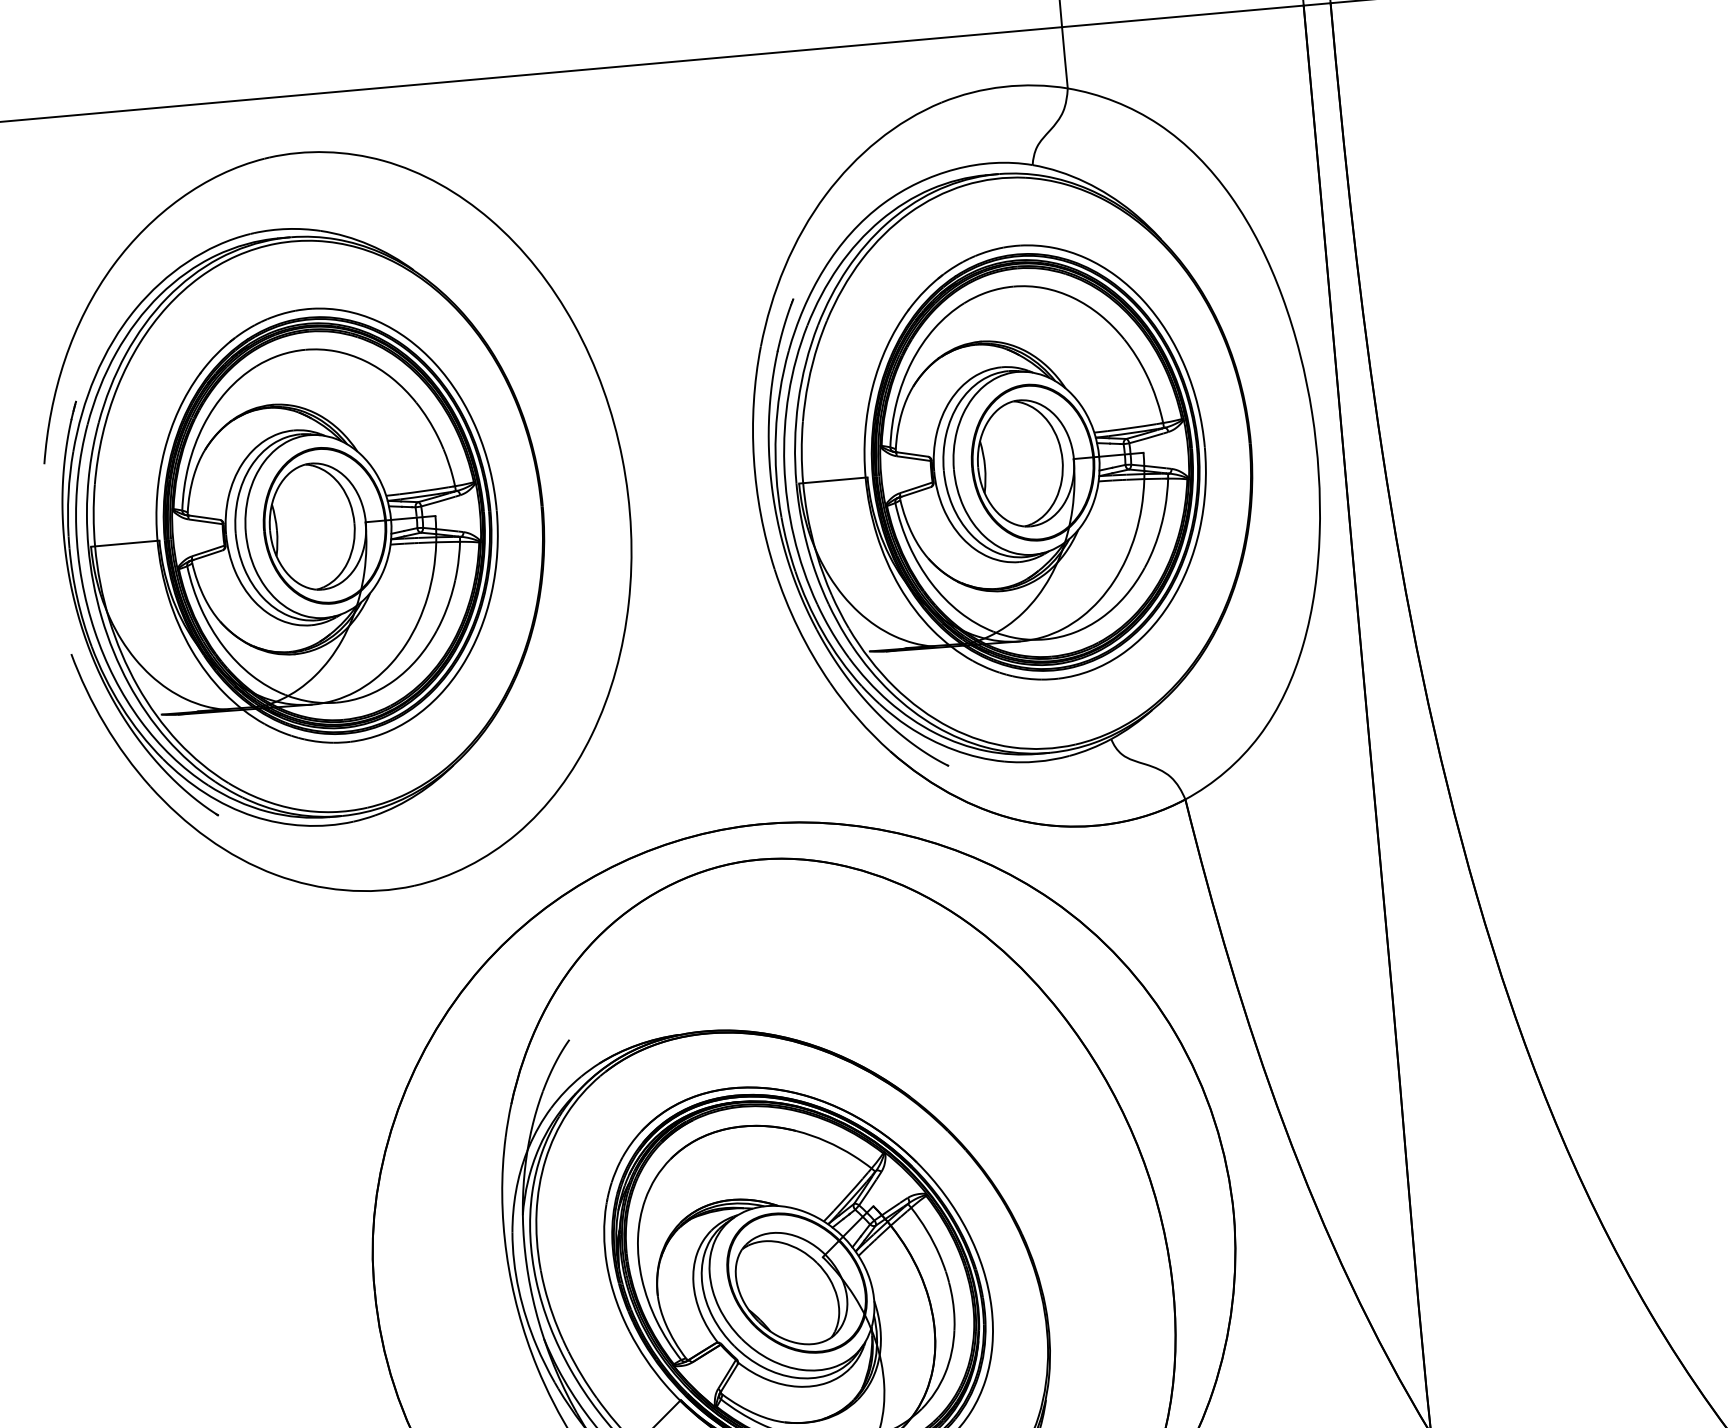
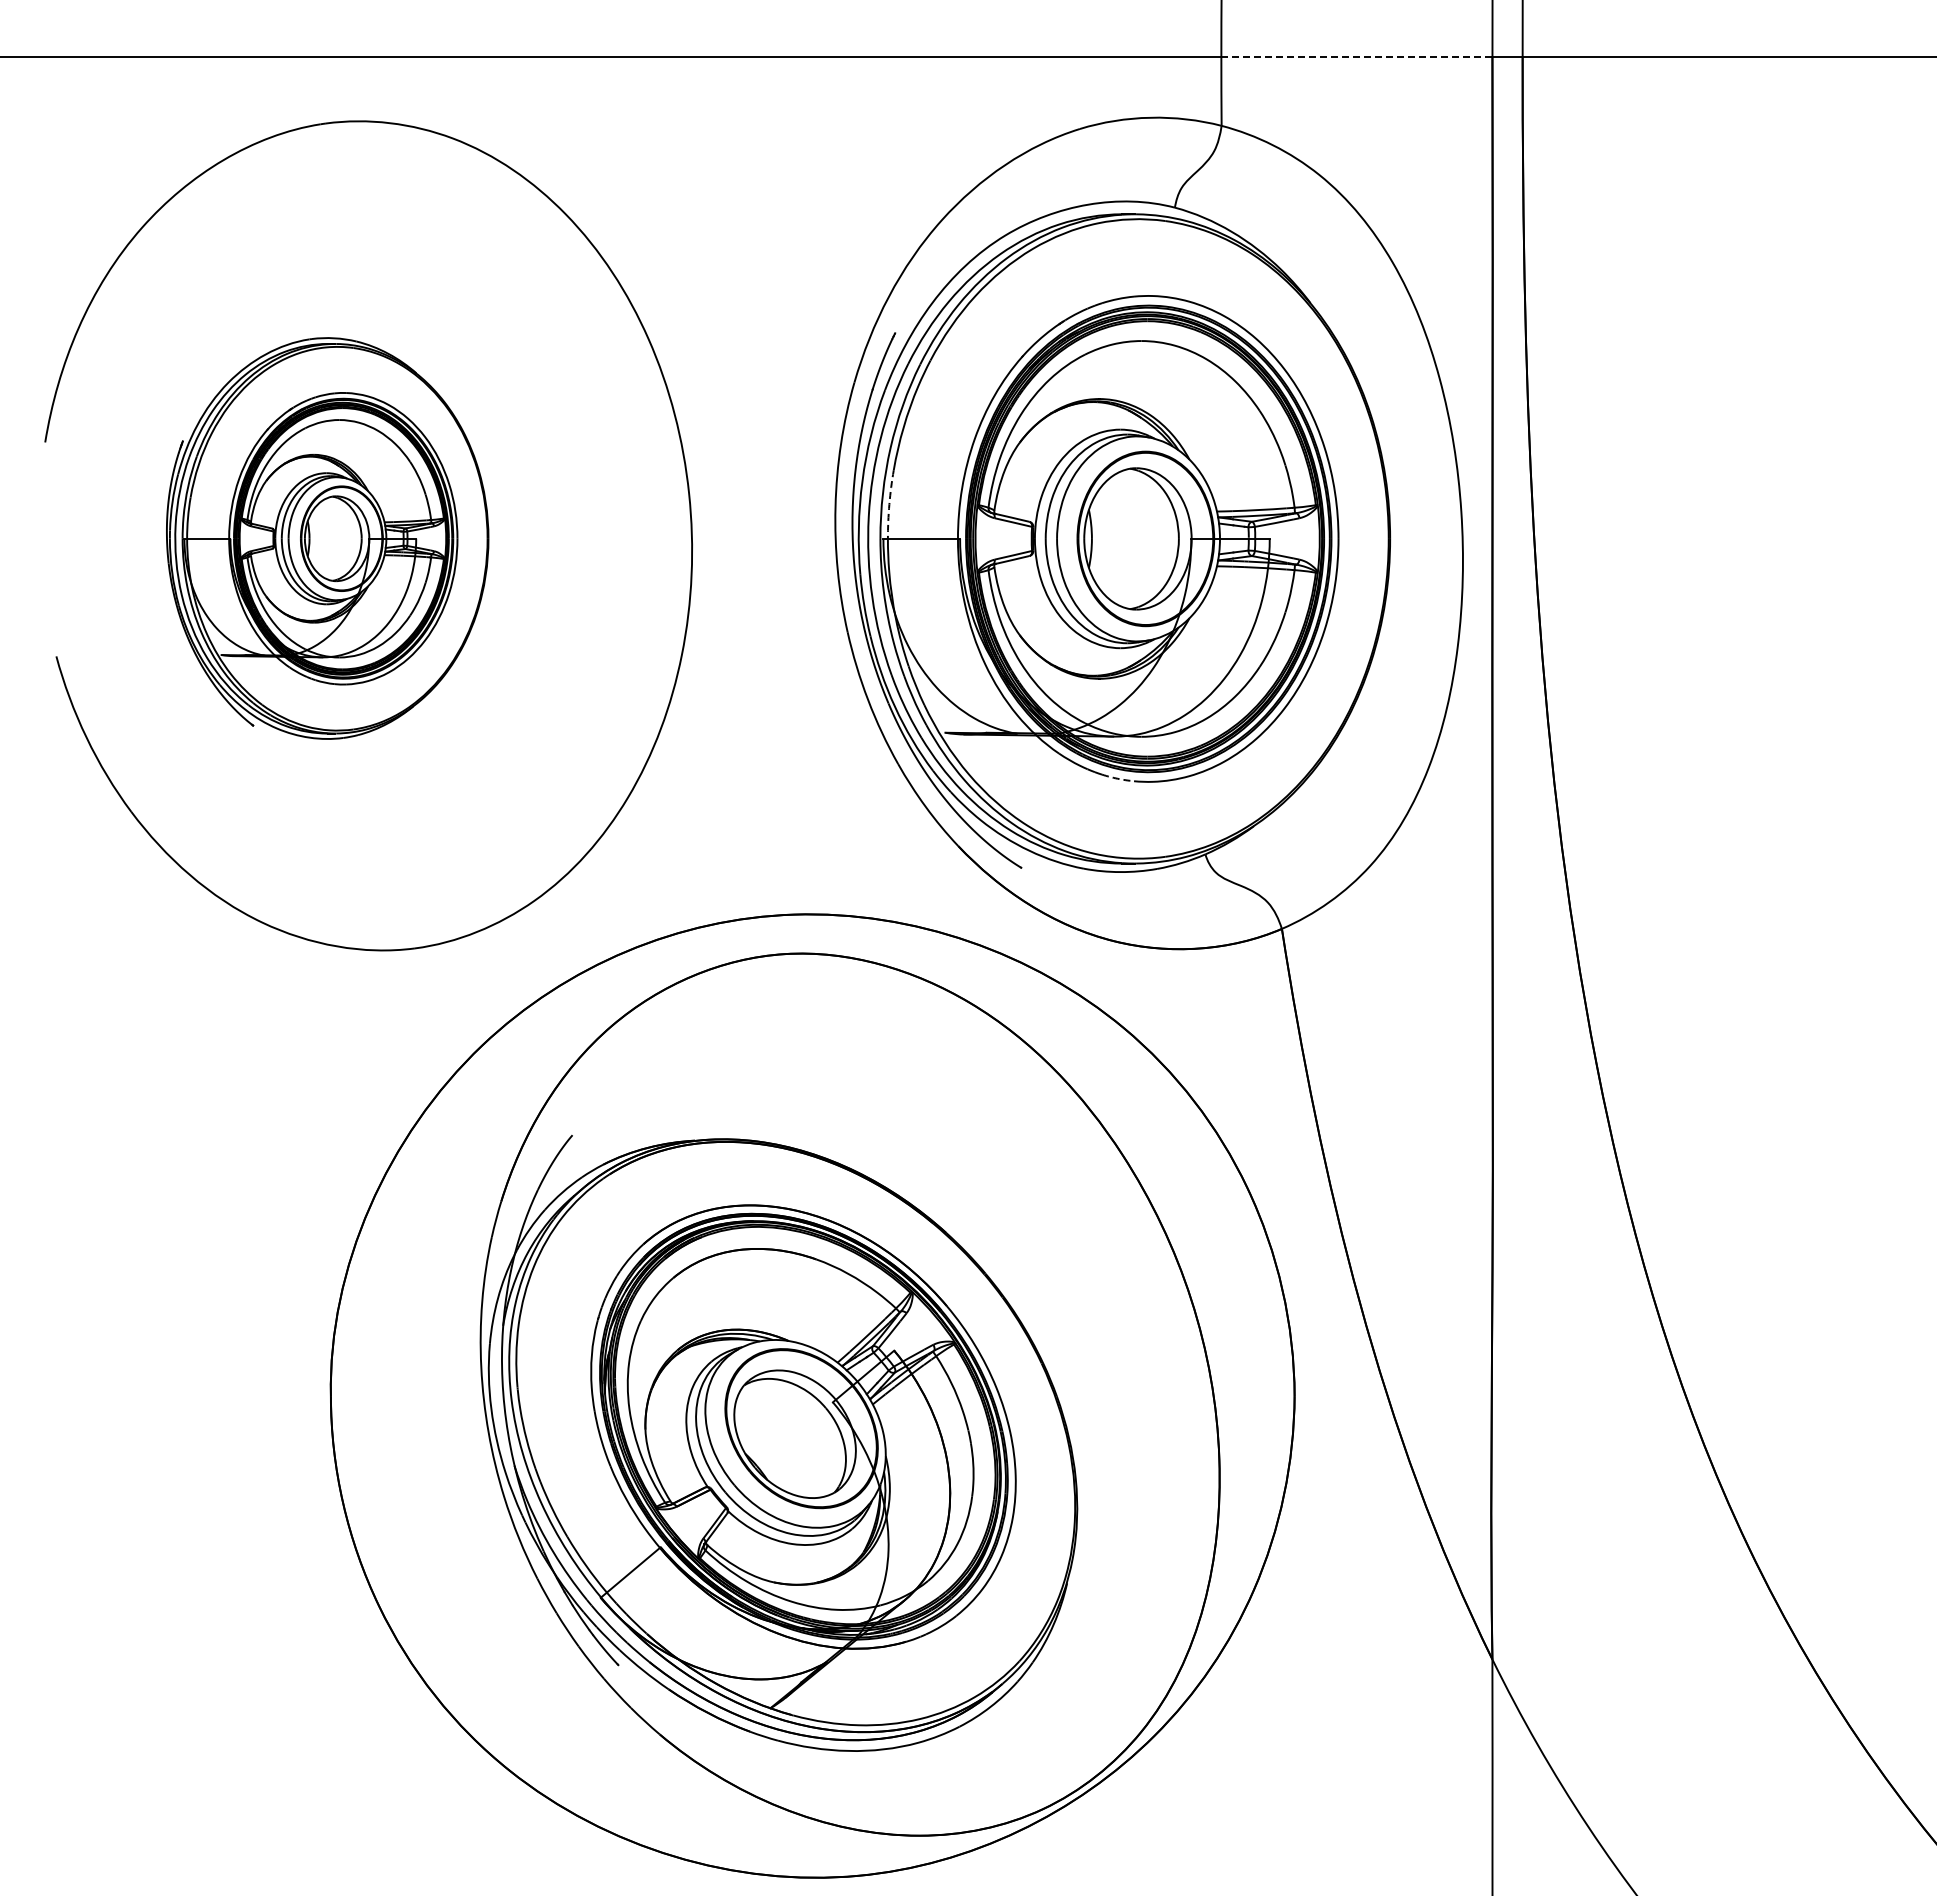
line: (1182, 16) -> (1356, 57), solid -> dashed
arc: (801, 452) -> (889, 504), solid -> dashed
part: (303, 527) -> (327, 538), size x0.6
arc: (1026, 678) -> (1117, 778), solid -> dashed

